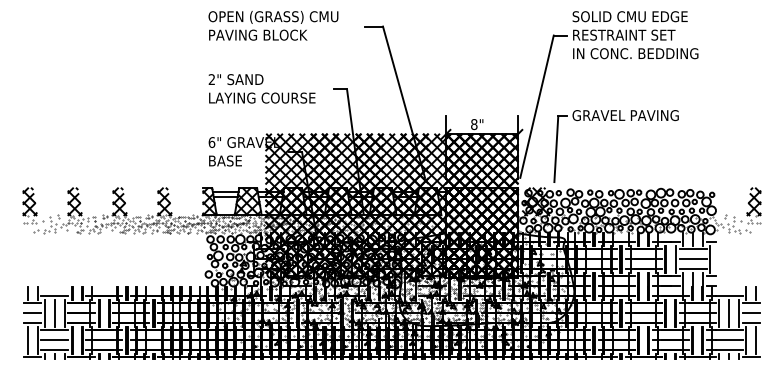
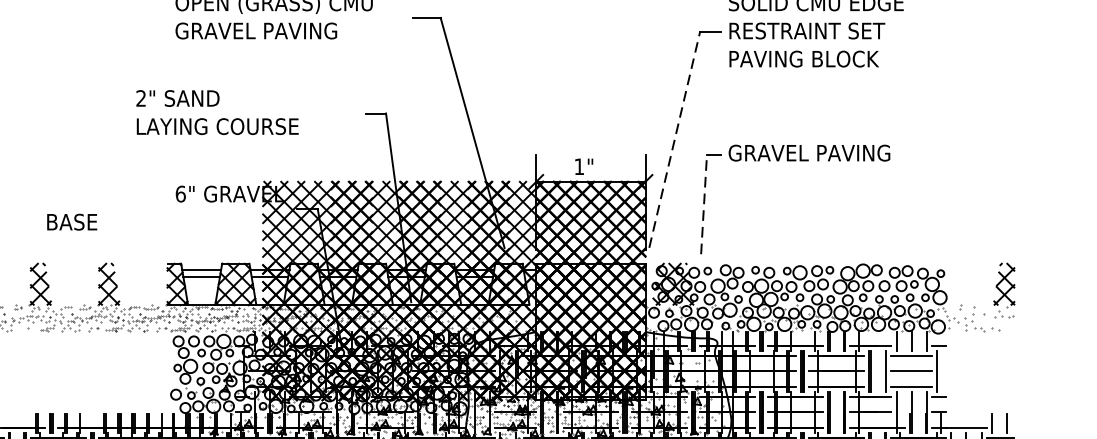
text: (261, 34) -> (256, 29), PAVING BLOCK -> GRAVEL PAVING
text: (636, 53) -> (825, 58), IN CONC. BEDDING -> PAVING BLOCK
text: (261, 88) -> (216, 112), moved
line: (537, 106) -> (675, 139), solid -> dashed
text: (474, 124) -> (579, 166), 8" -> 1"
line: (556, 149) -> (704, 204), solid -> dashed
text: (225, 160) -> (72, 221), moved

